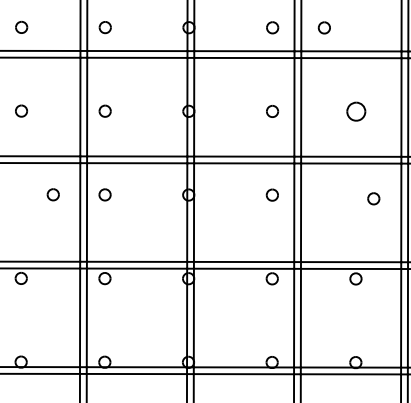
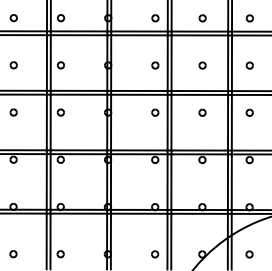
part: (324, 28) -> (202, 18), moved
part: (356, 111) -> (202, 65), size x0.62
part: (52, 194) -> (13, 112), moved
part: (373, 198) -> (202, 112), moved

